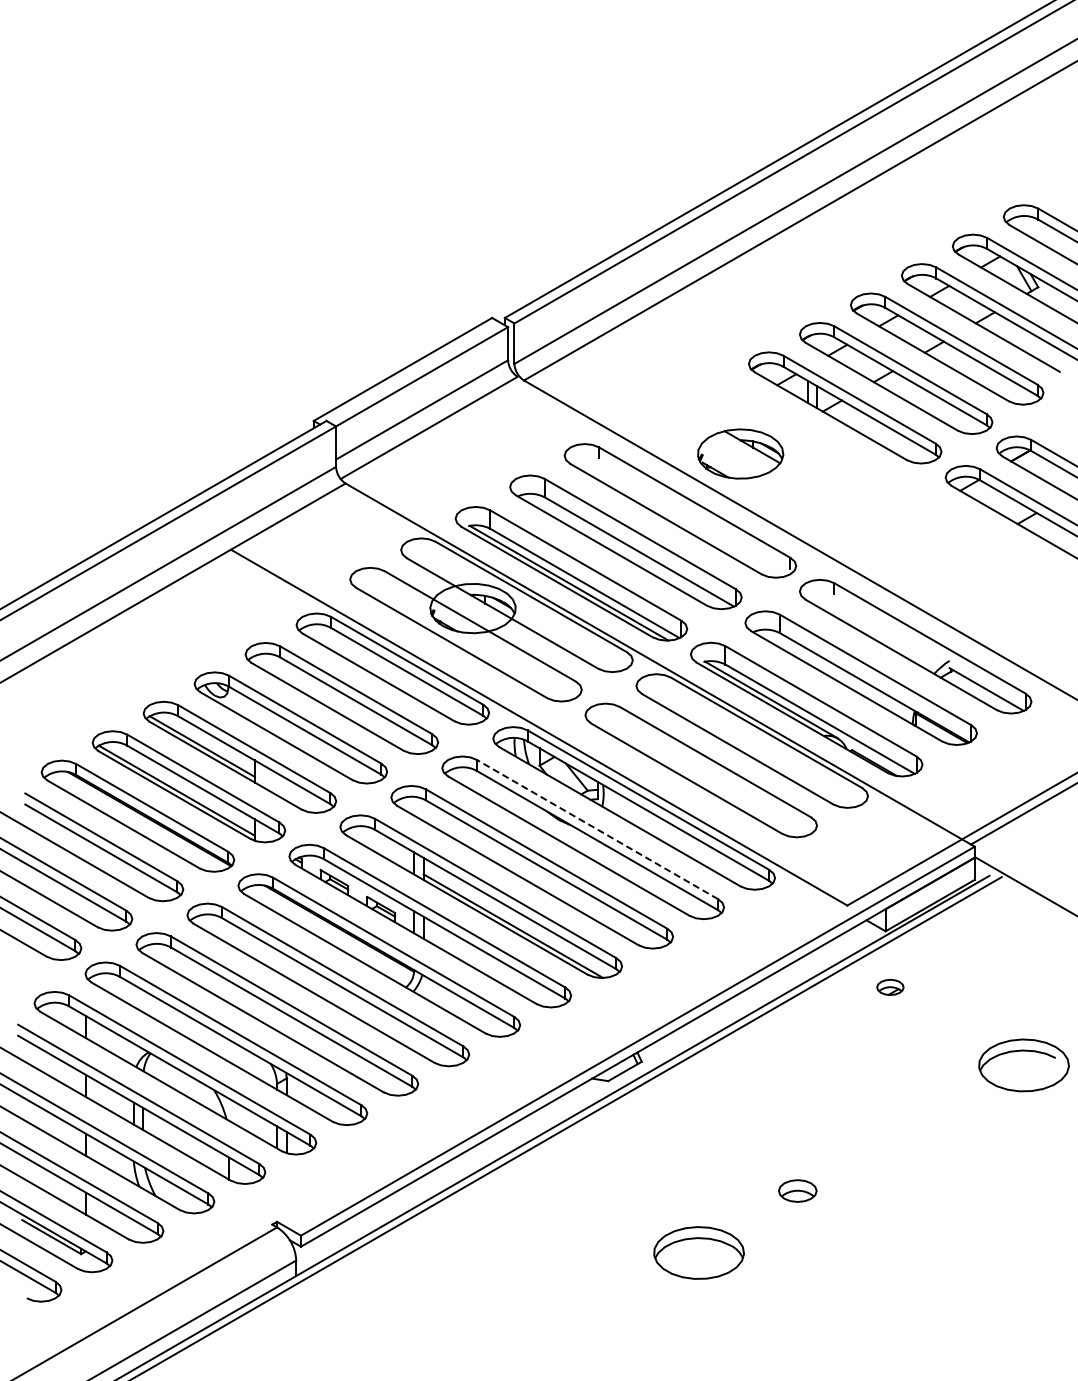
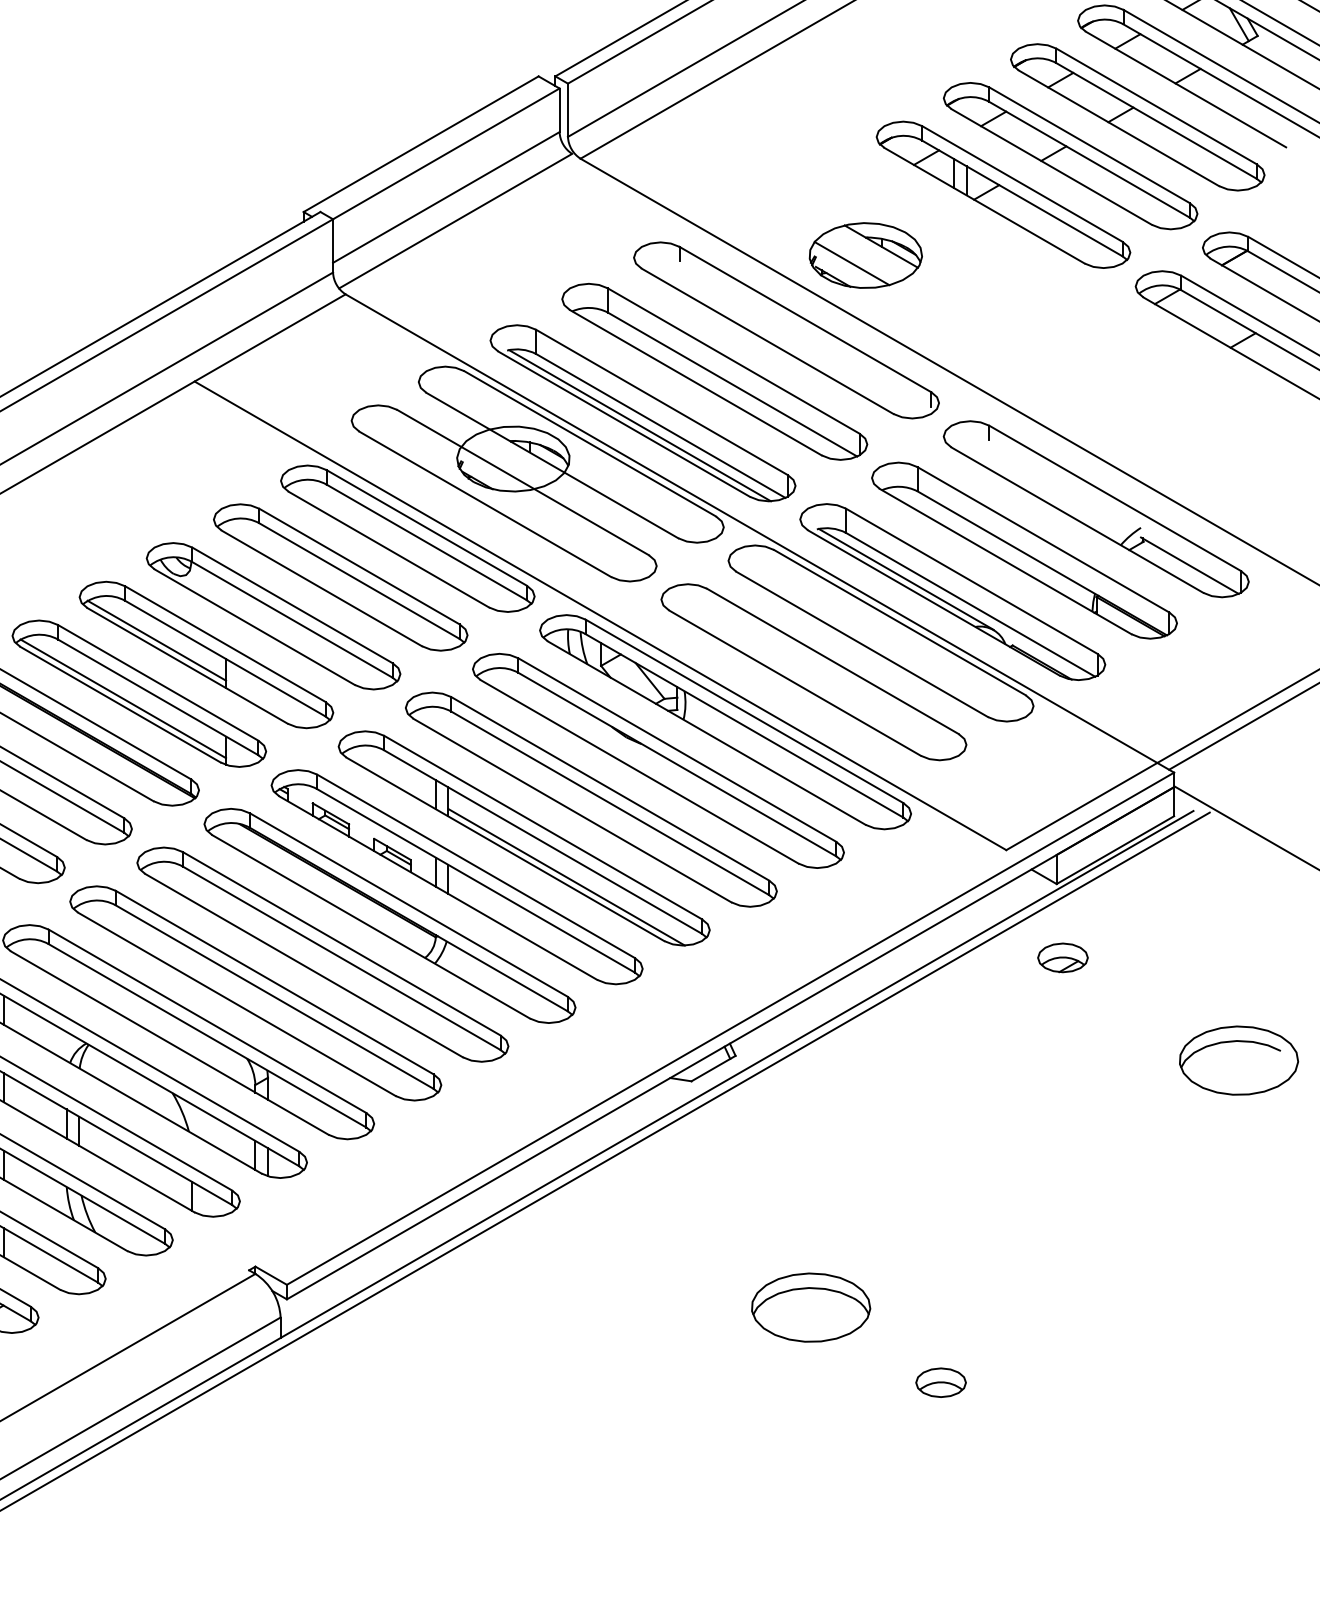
line: (729, 459) -> (851, 262), added
line: (597, 829) -> (677, 749), dashed -> solid
part: (890, 987) -> (1063, 958), size x1.43
part: (797, 1190) -> (940, 1382), moved

